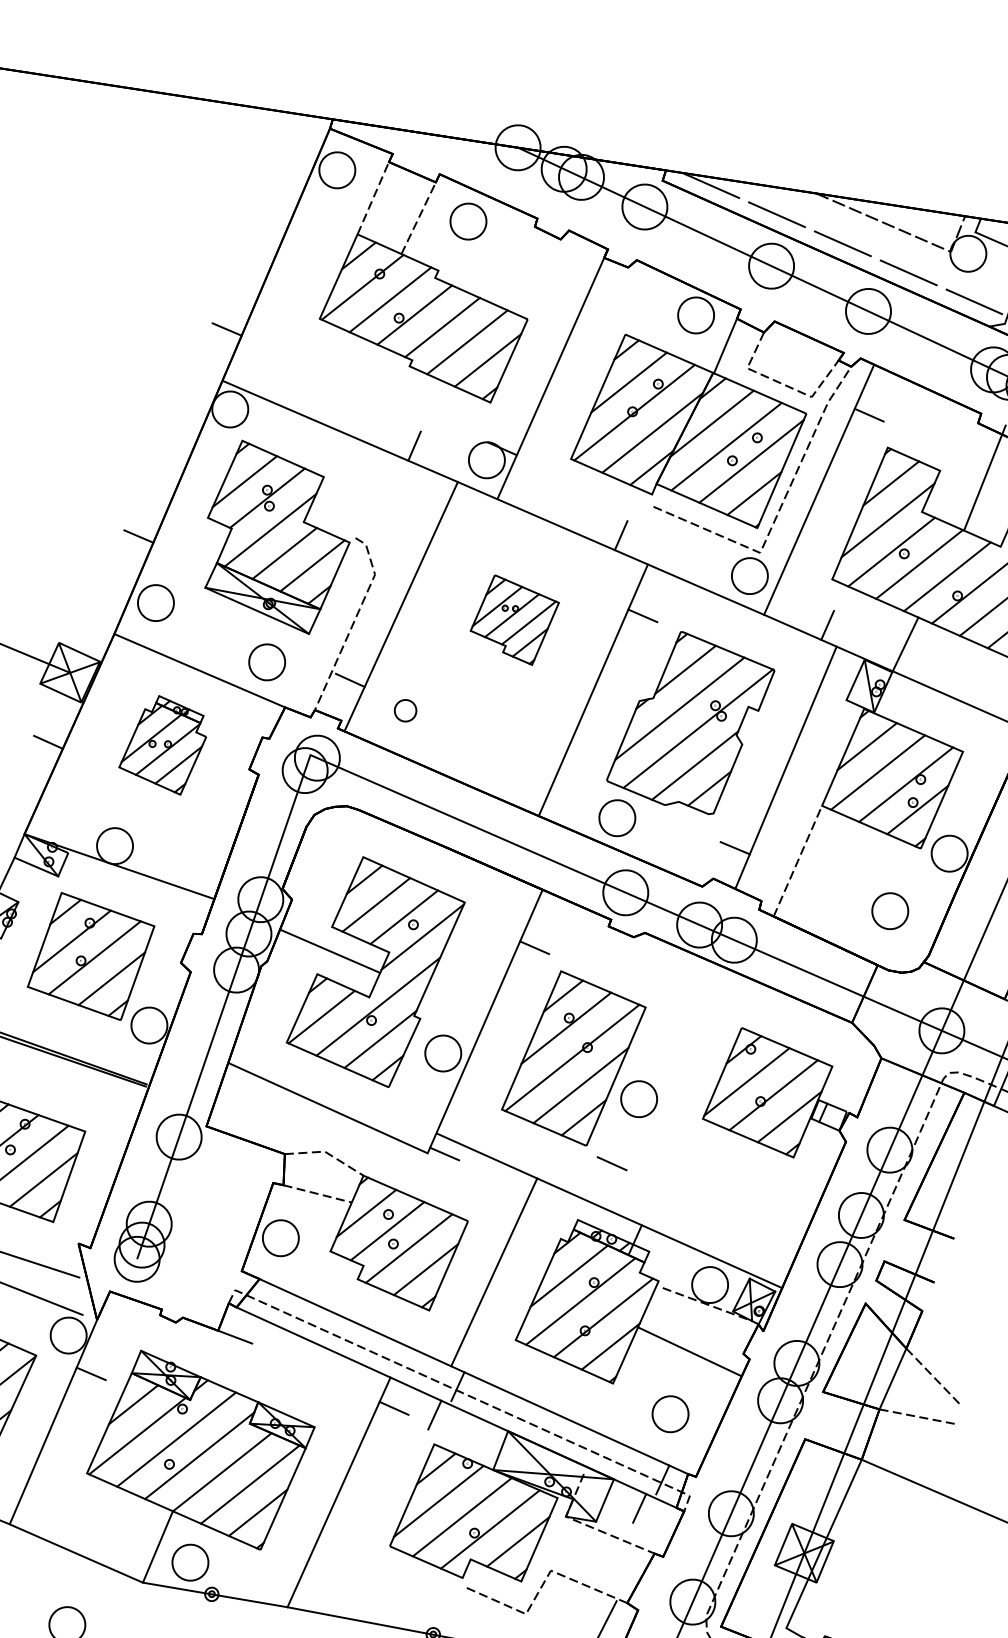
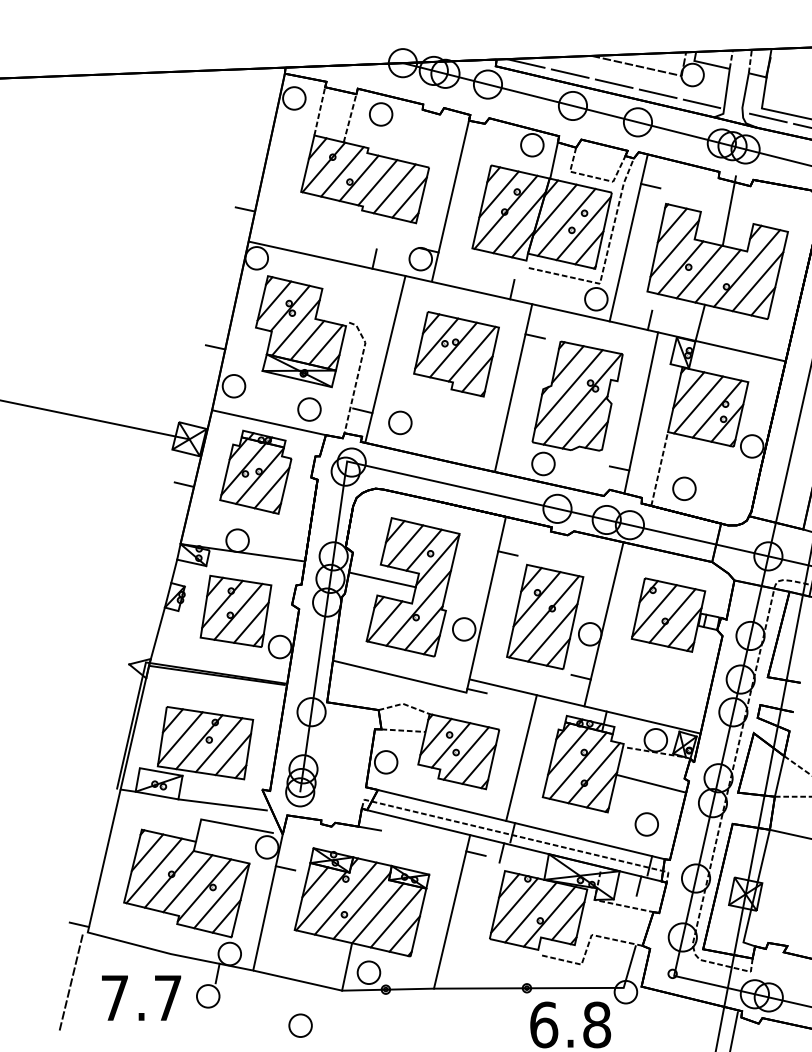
part: (514, 620) -> (456, 354), size x1.67
part: (405, 710) -> (400, 422), size x1.67
part: (163, 743) -> (255, 471), size x1.43
part: (890, 910) -> (684, 488), moved
line: (662, 1087) -> (603, 624), added

